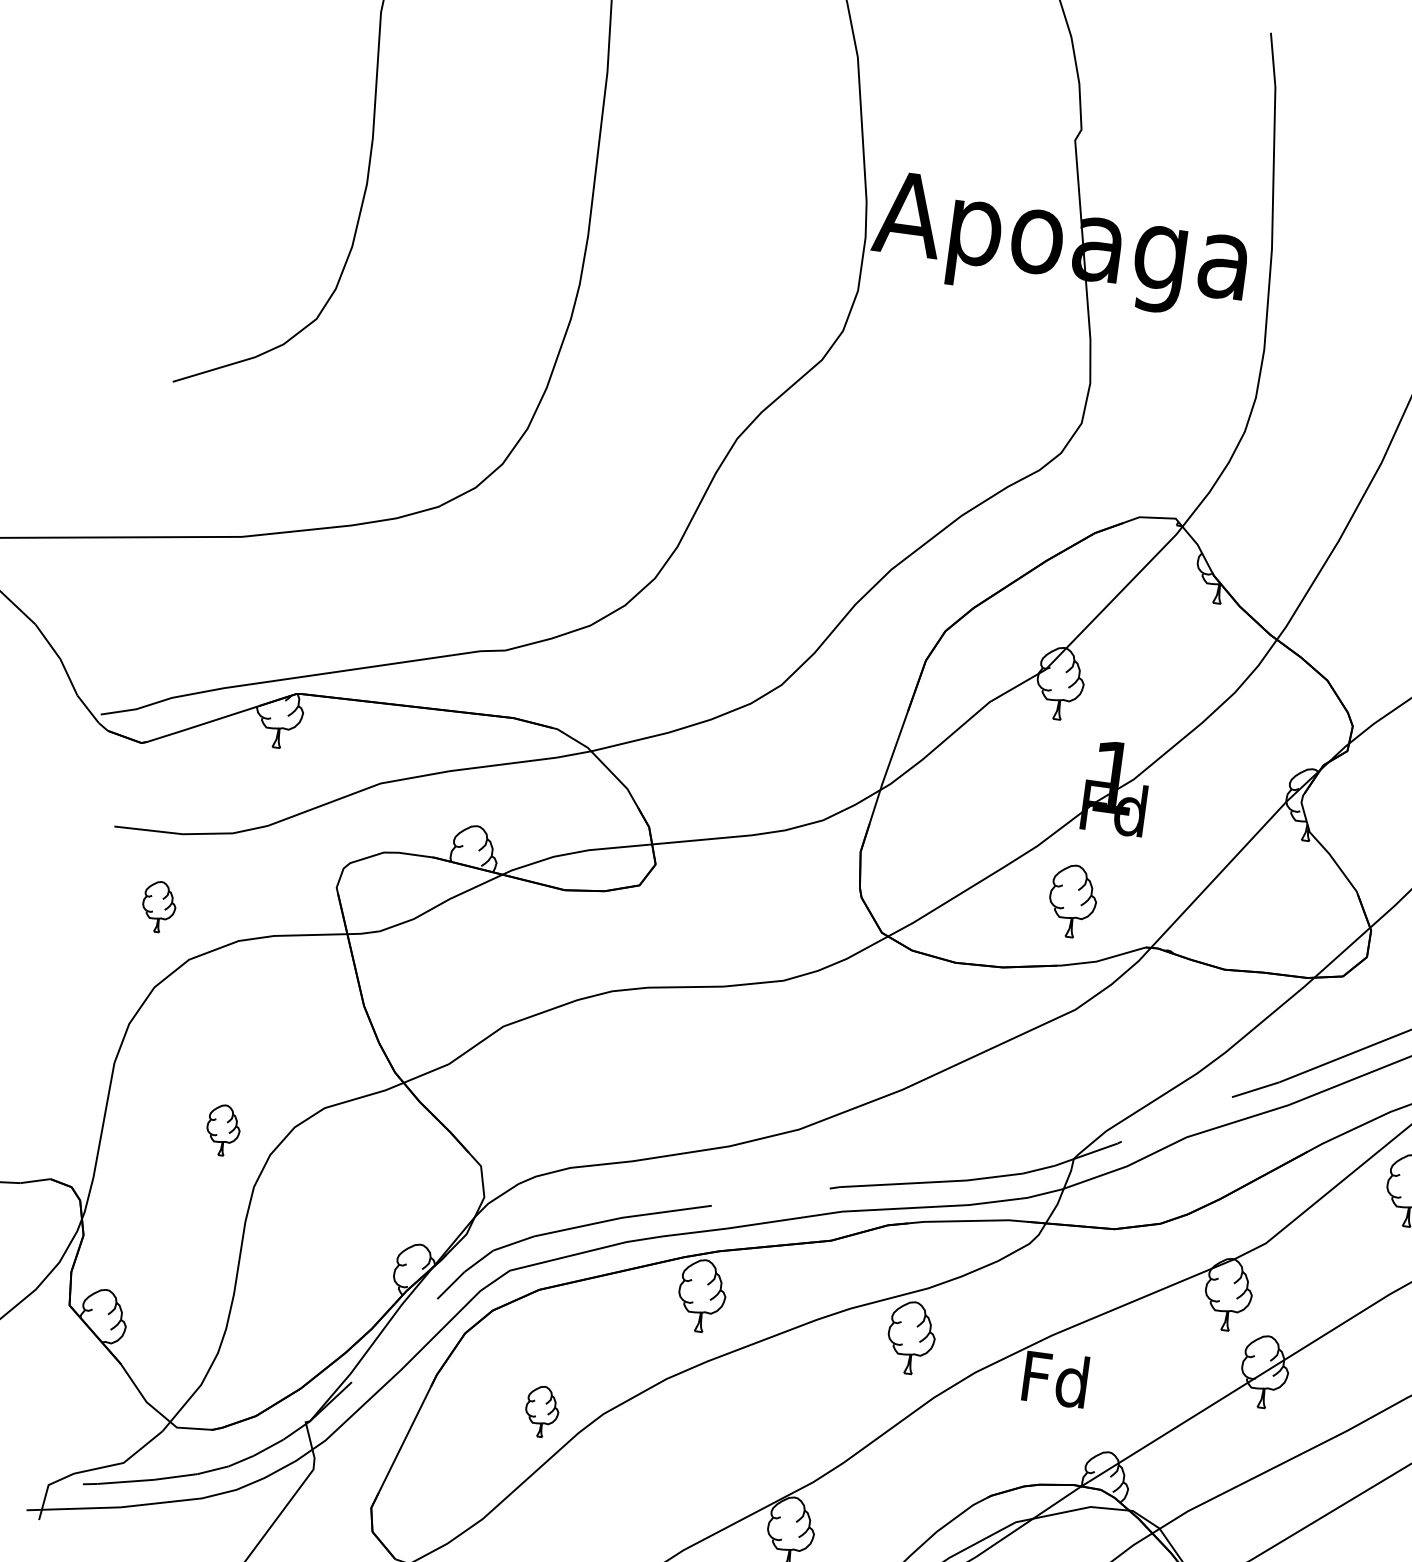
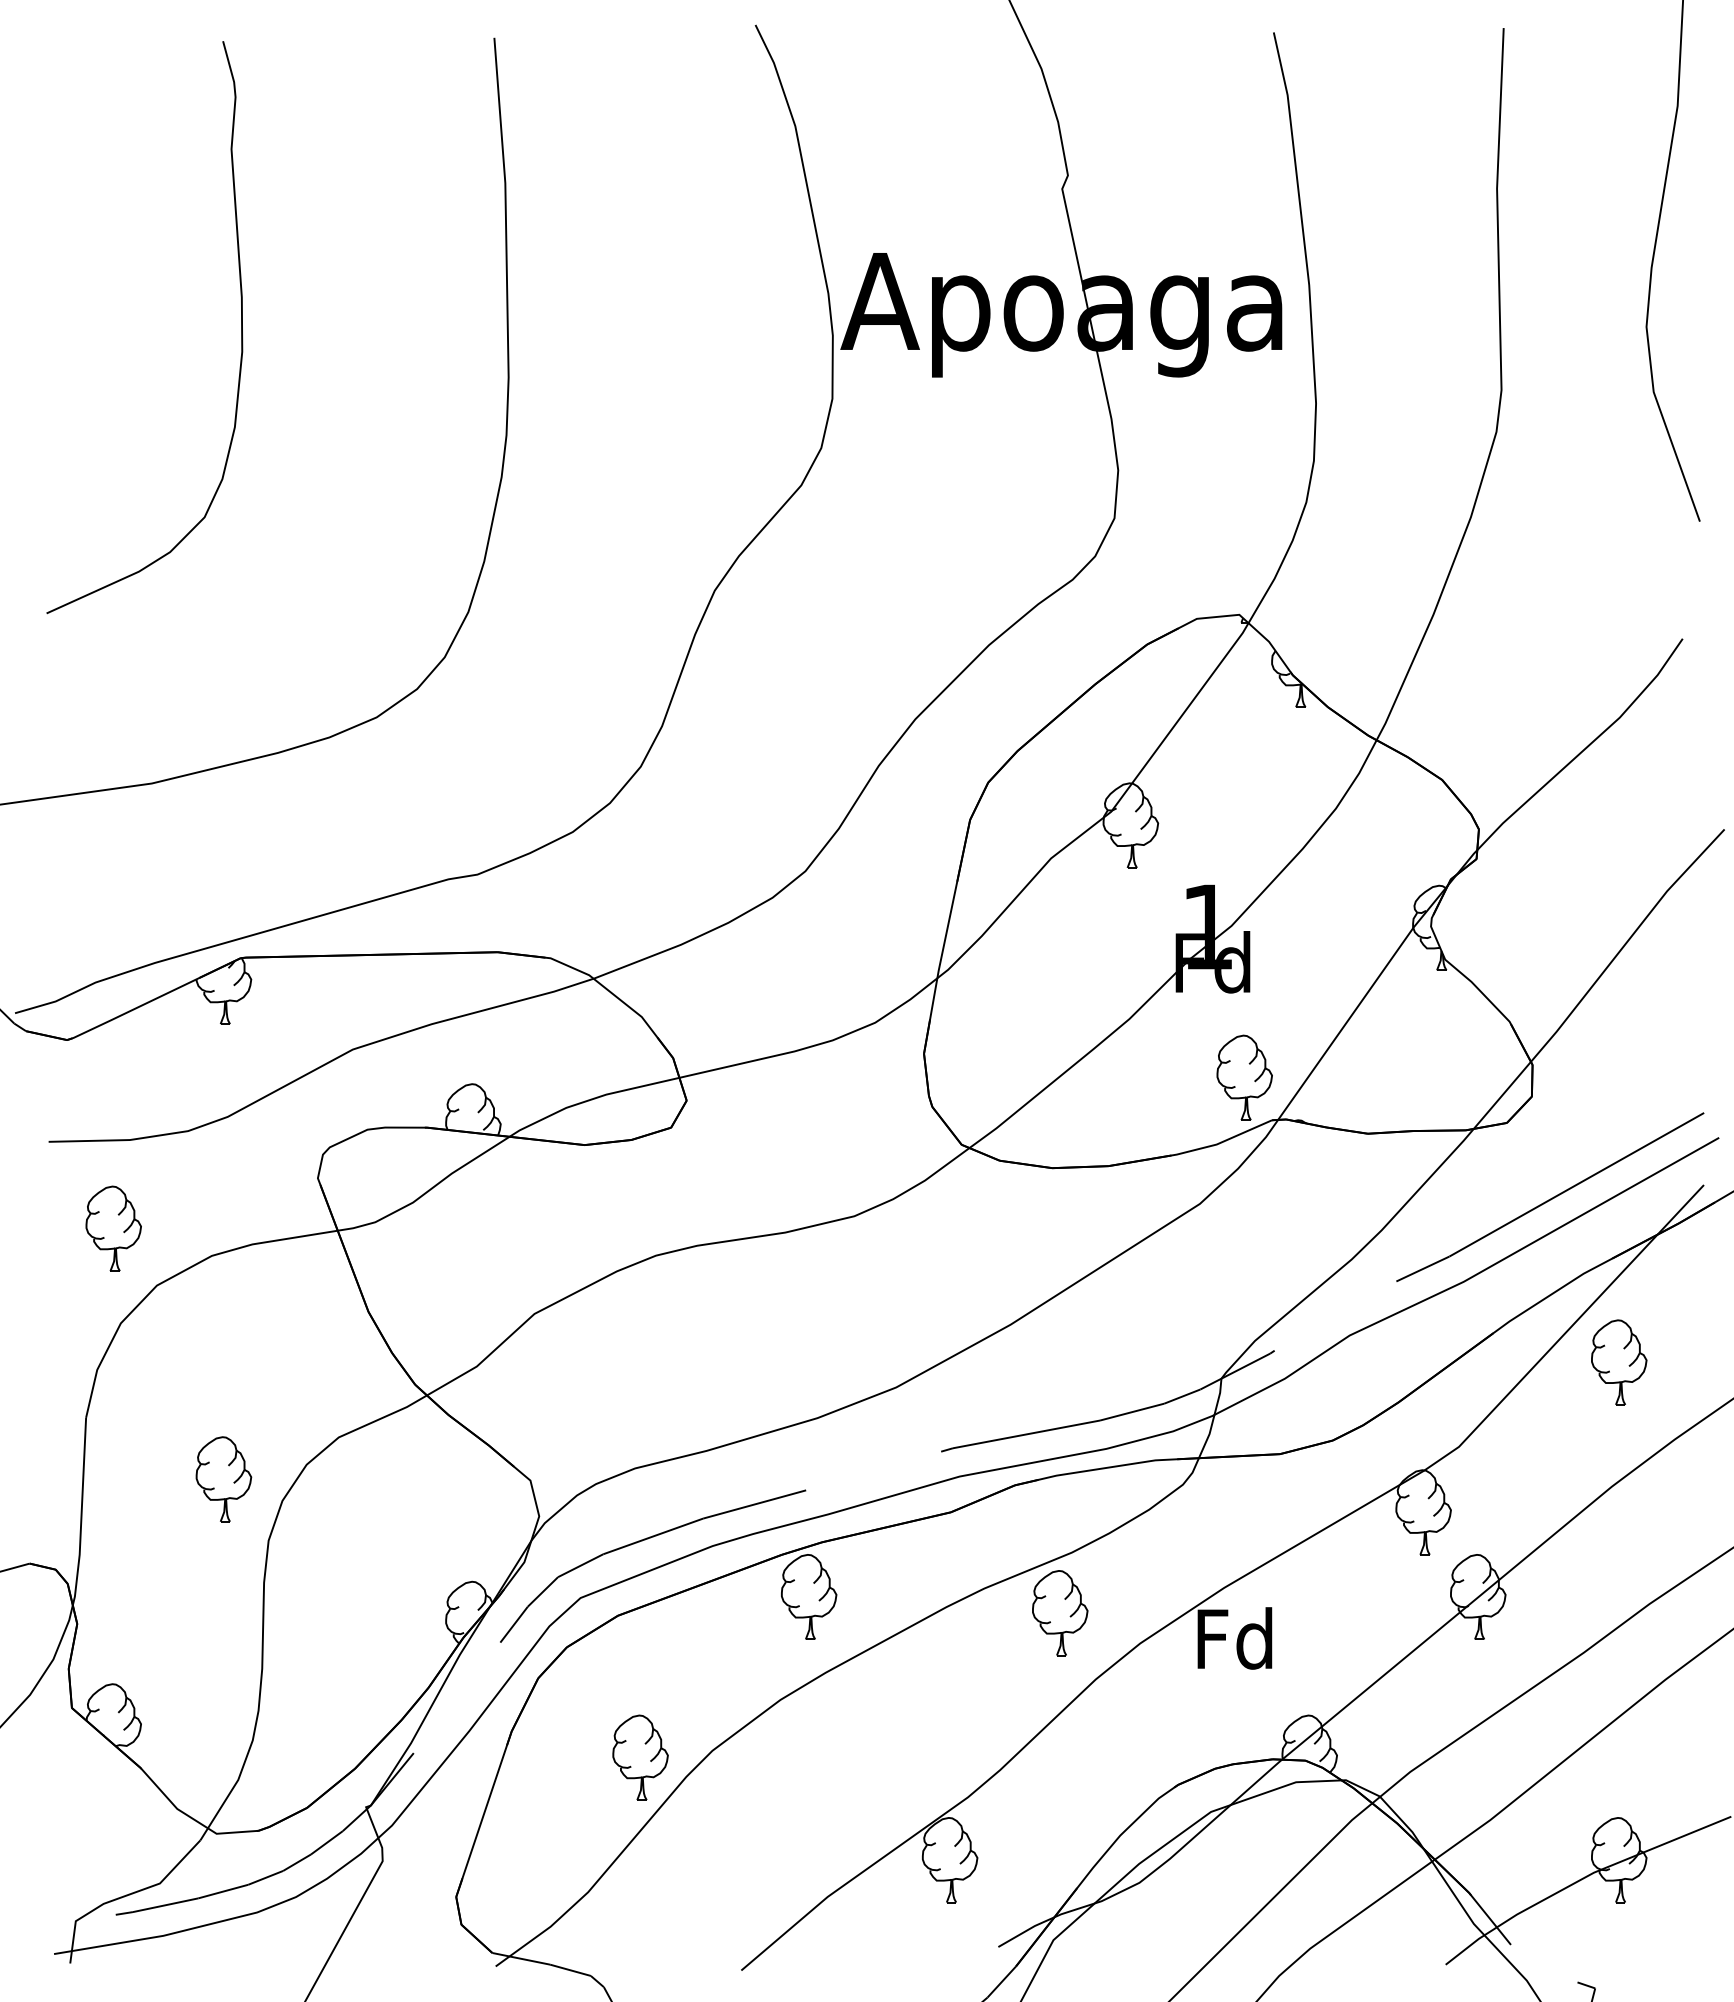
part: (1072, 901) -> (1244, 1077), moved
part: (159, 906) -> (113, 1228), size x1.43
part: (223, 1130) -> (223, 1479), size x1.43
part: (542, 1411) -> (640, 1757), size x1.43

